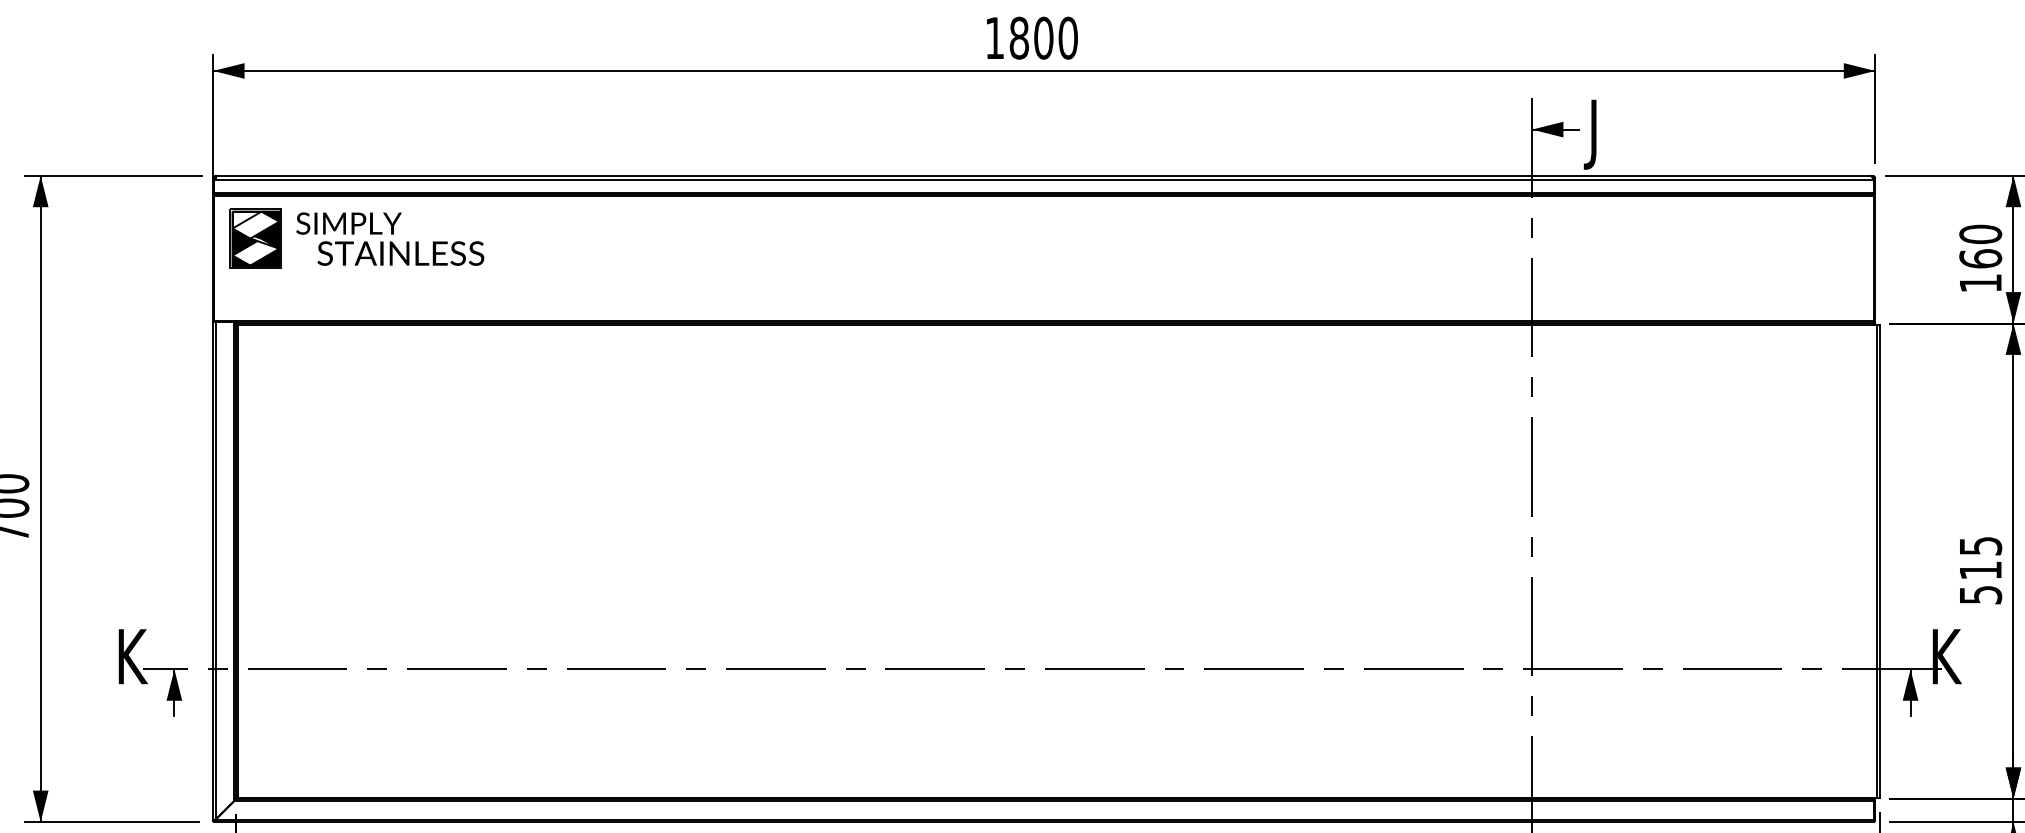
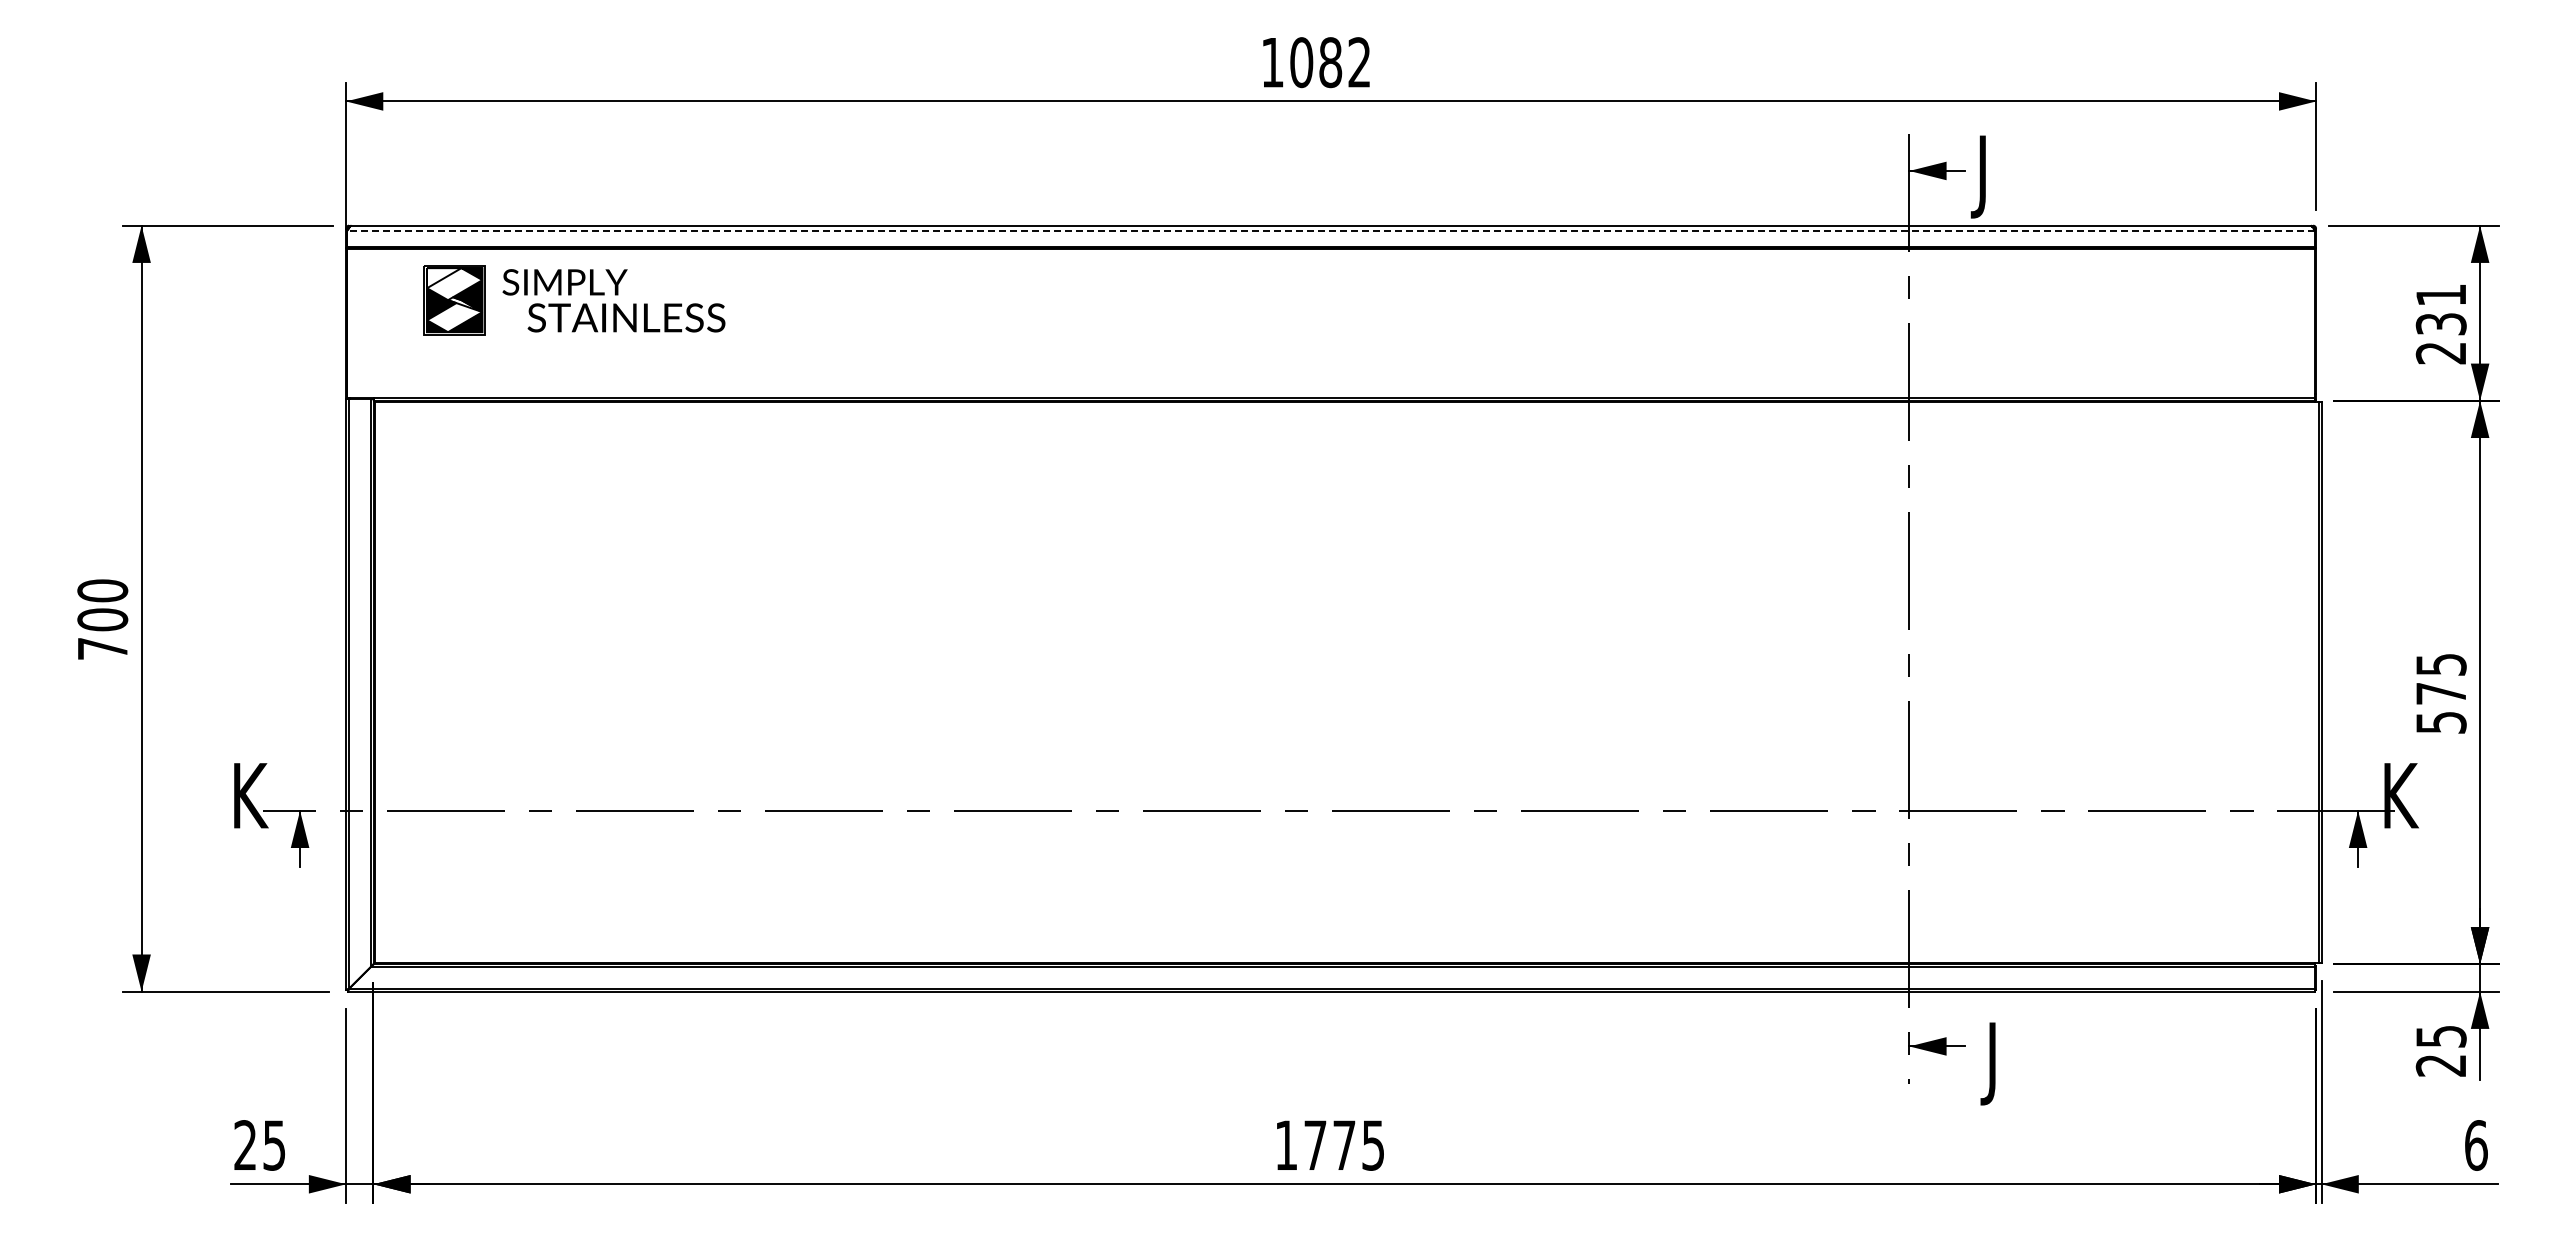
text: (1043, 38) -> (1330, 62), 1800 -> 1082
line: (1044, 179) -> (1331, 230), solid -> dashed
part: (356, 238) -> (574, 300), moved
text: (1980, 258) -> (2440, 323), 160 -> 231
text: (1980, 570) -> (2440, 693), 515 -> 575

